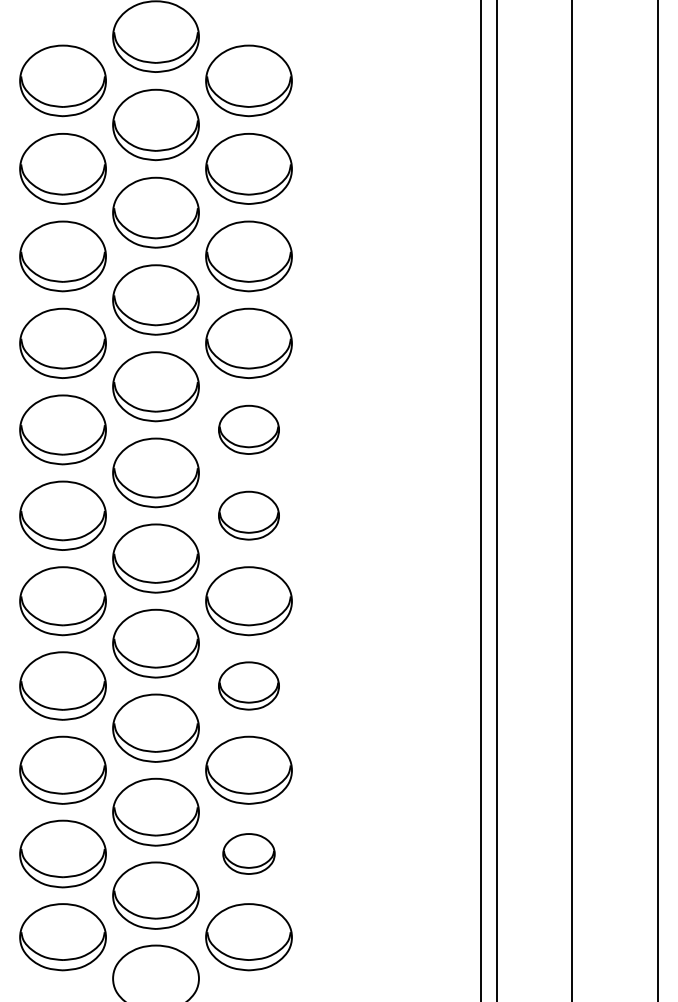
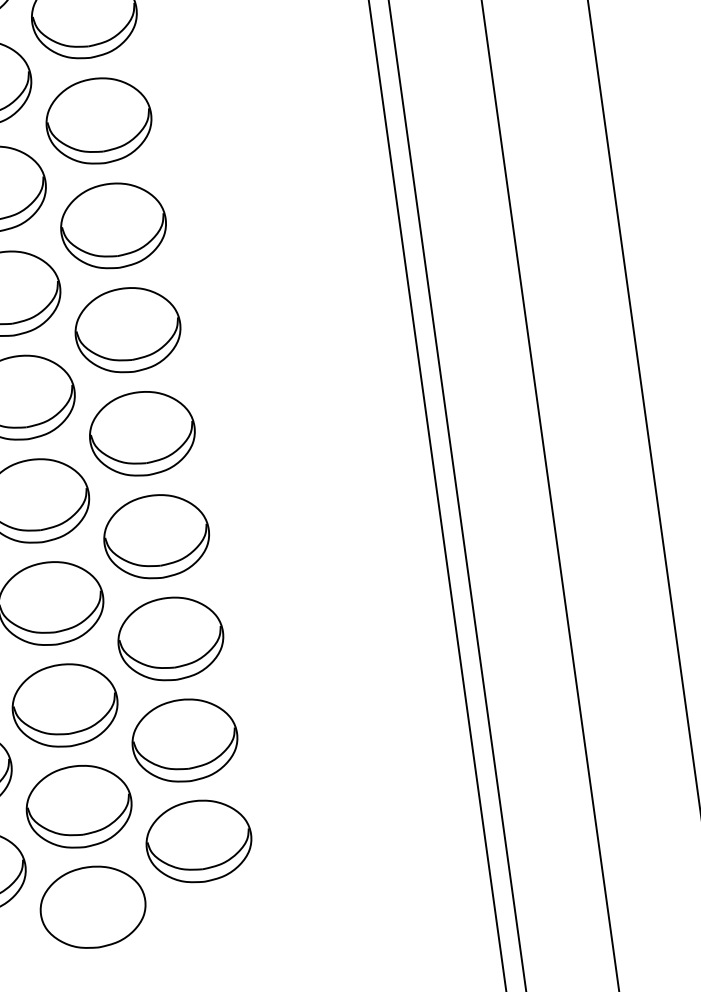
part: (248, 429) -> (112, 225), size x1.43
part: (248, 515) -> (127, 329), size x1.43
part: (248, 685) -> (155, 536), size x1.43
part: (248, 853) -> (184, 740), size x1.67

